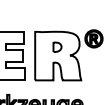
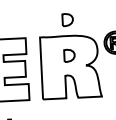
part: (57, 18) -> (67, 18), added

